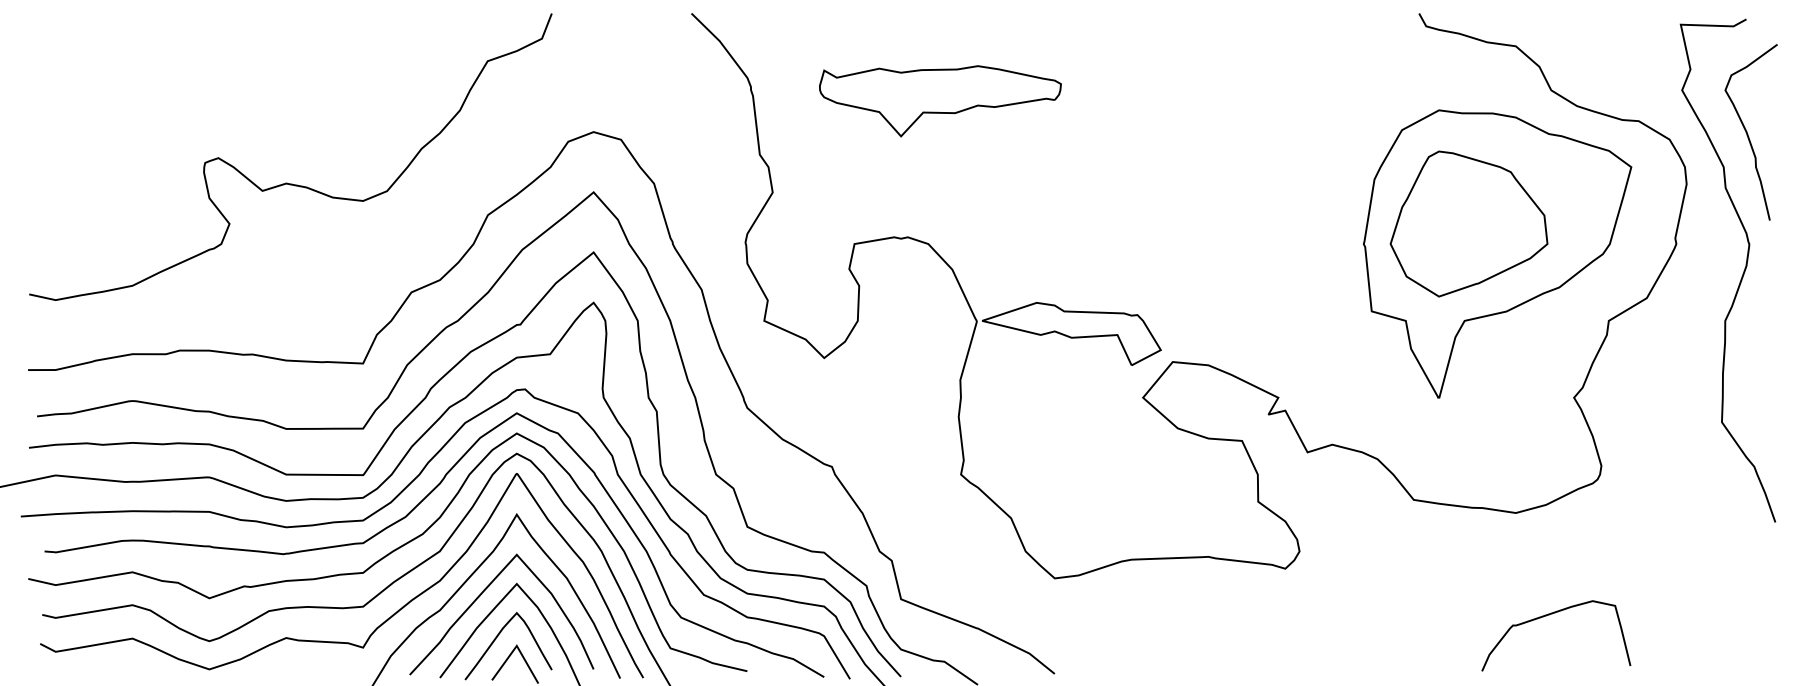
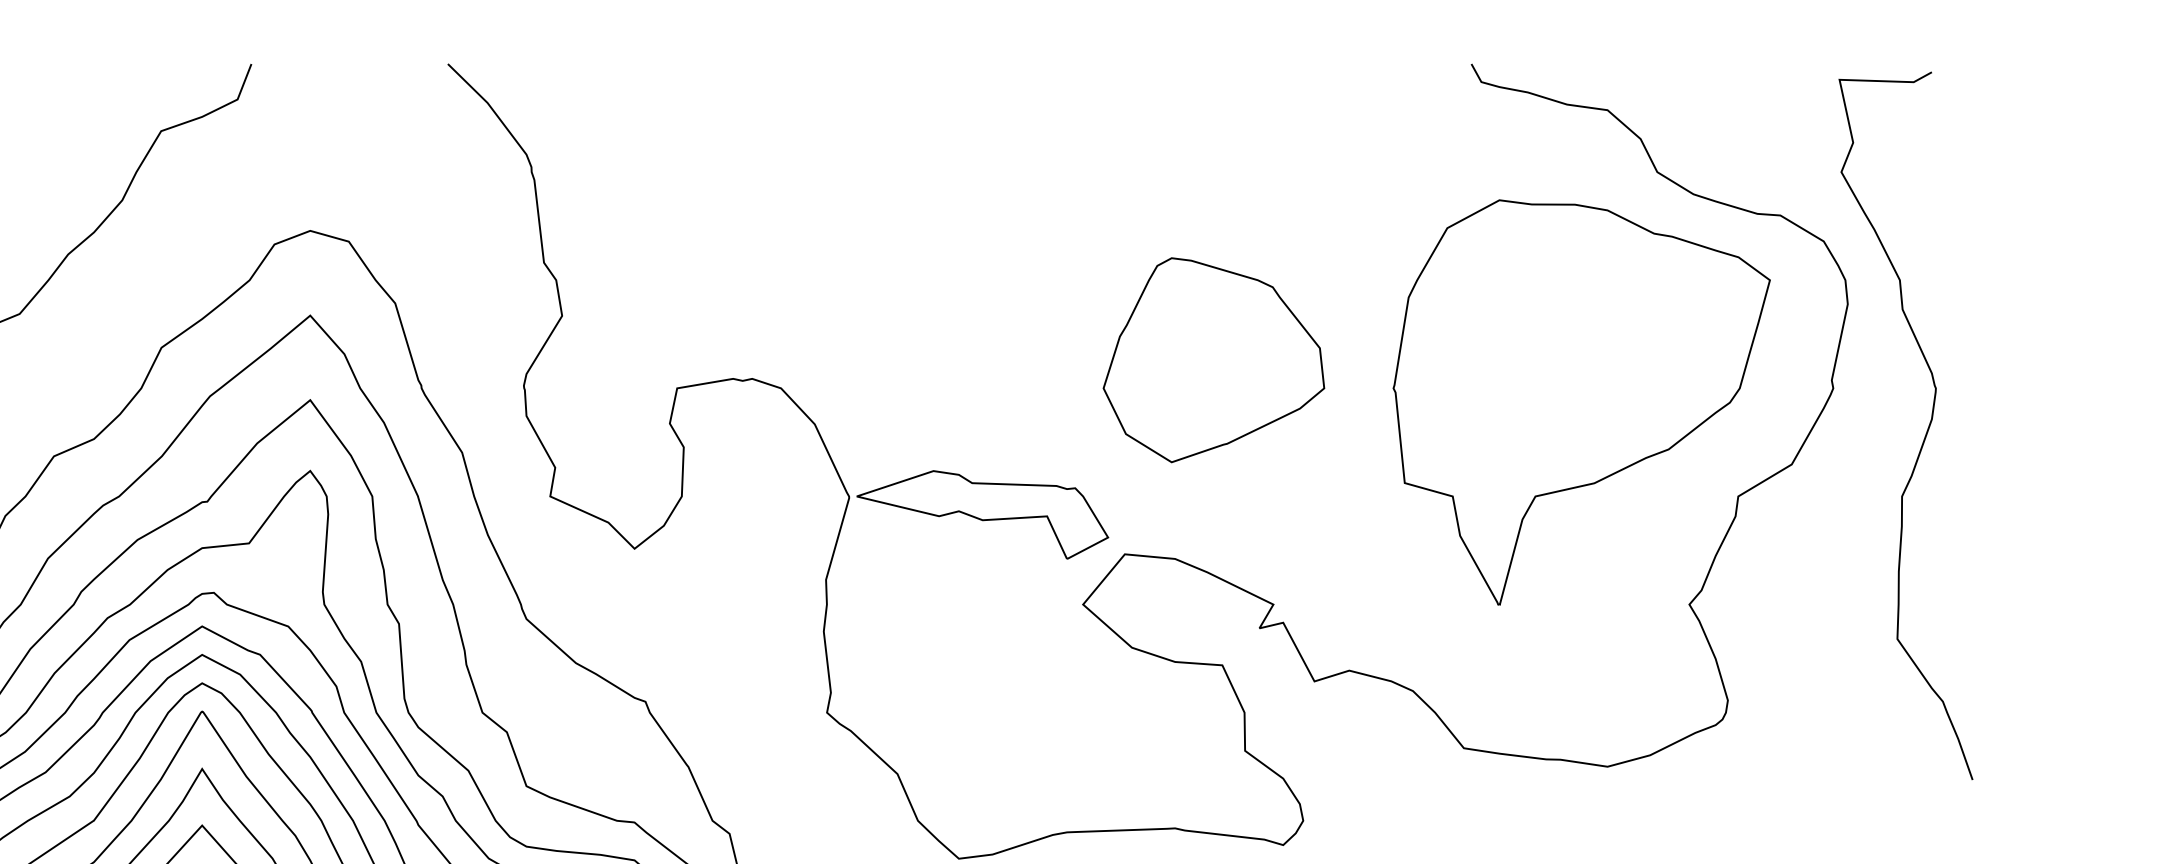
part: (940, 101) -> (798, 187), removed
curve: (1748, 134) -> (1934, 234), removed
part: (1468, 223) -> (1213, 359), moved

